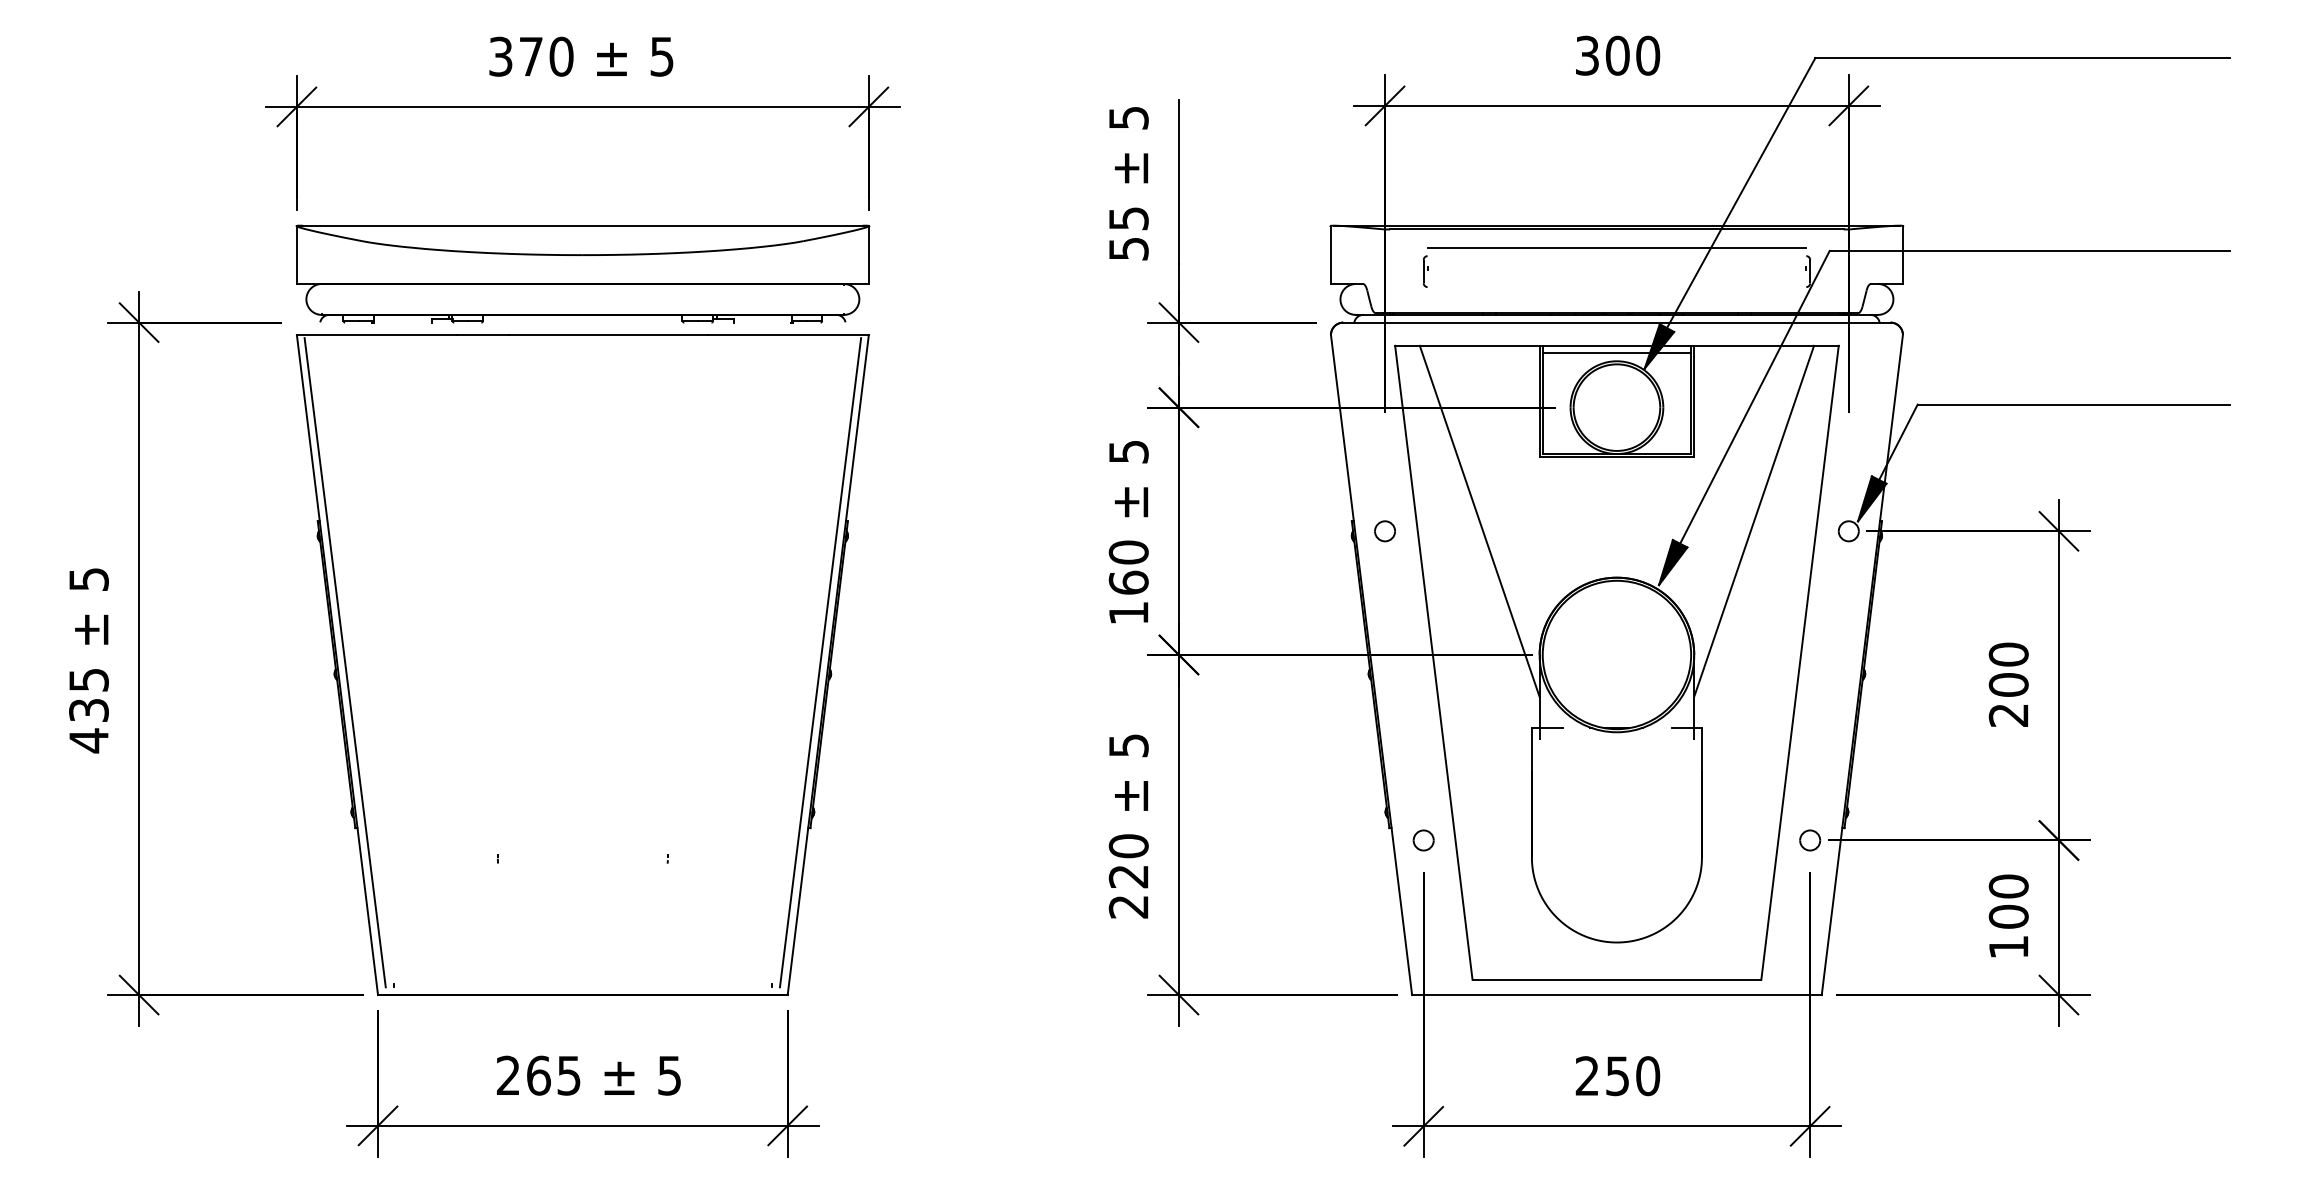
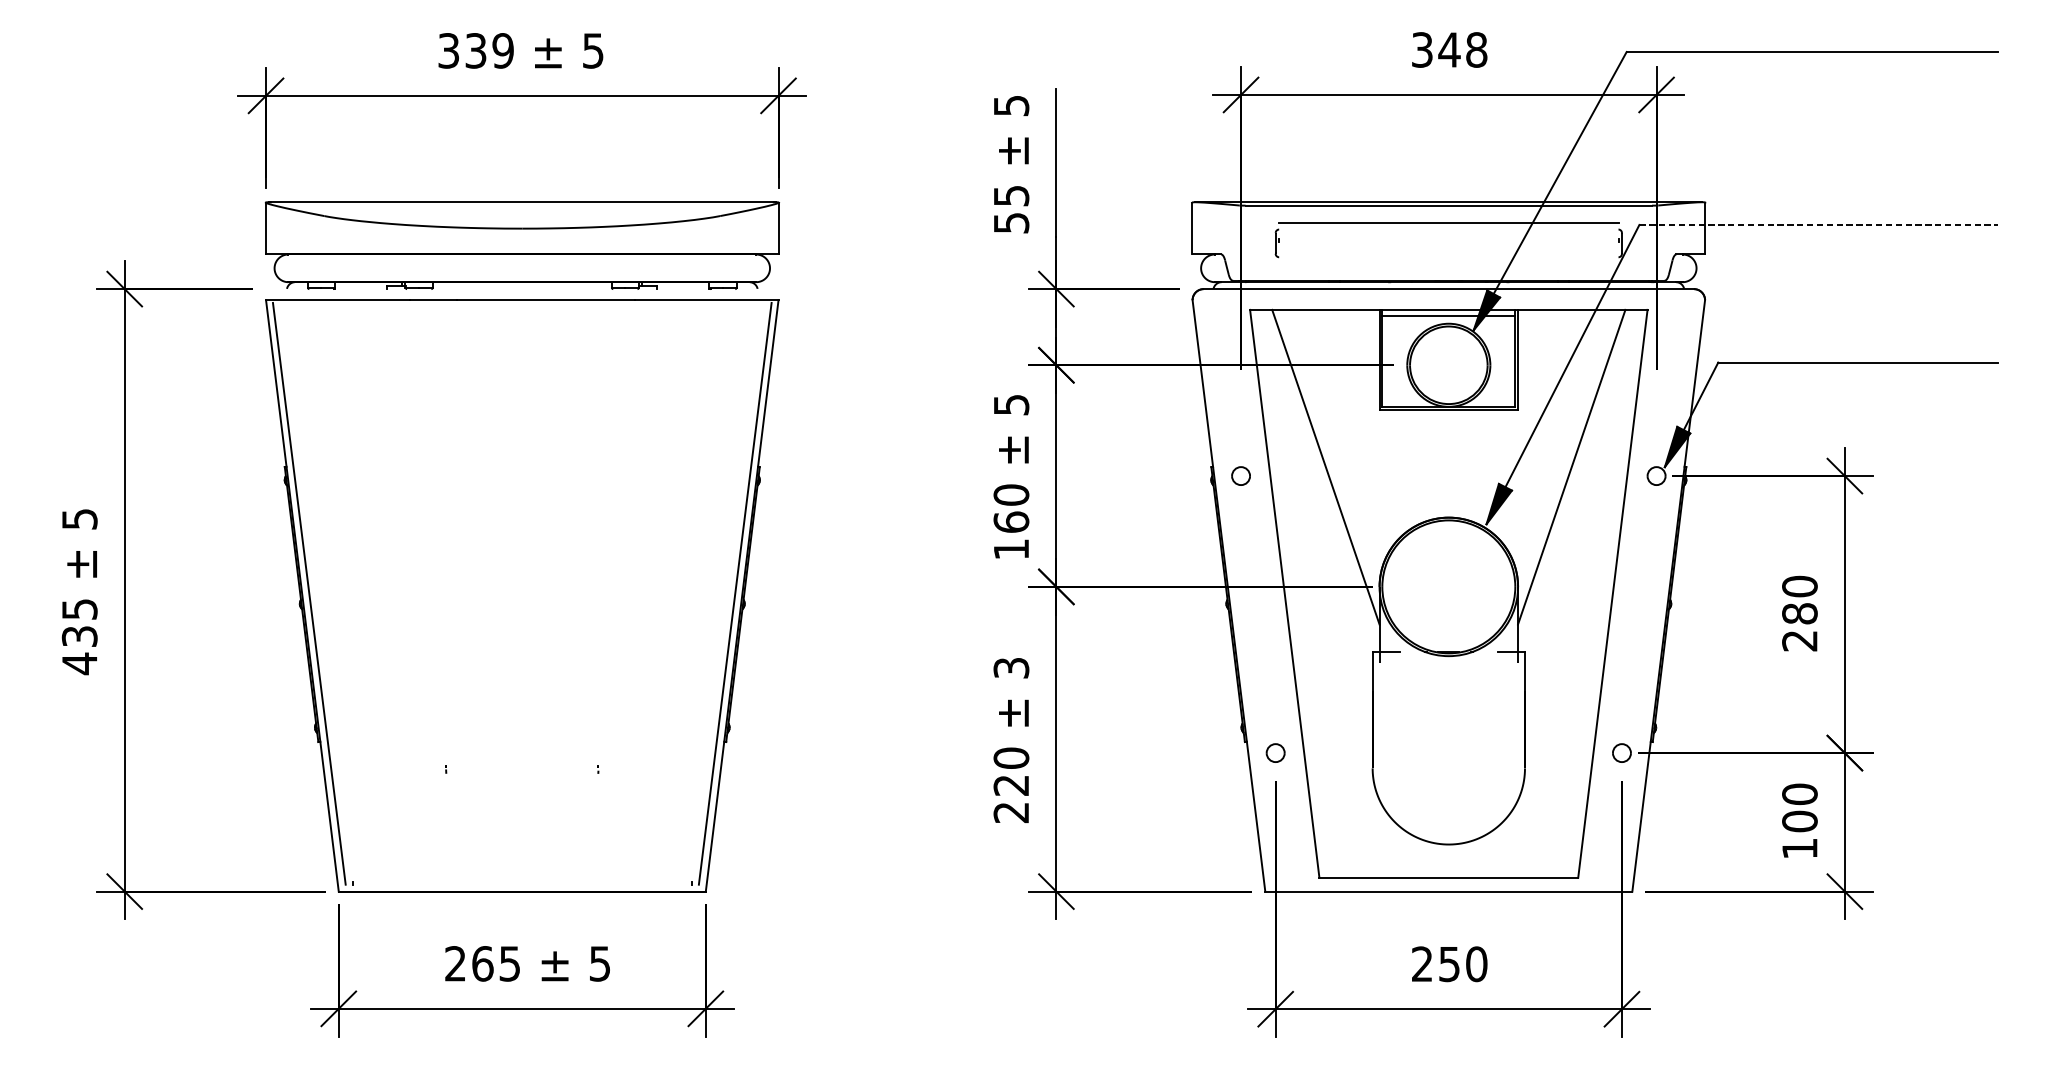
text: (1632, 55) -> (1462, 49), 300 -> 348
text: (546, 56) -> (489, 50), 370 -> 339
line: (2030, 251) -> (1819, 225), solid -> dashed
text: (2008, 684) -> (1799, 613), 200 -> 280
text: (1128, 745) -> (1011, 668), 5 -> 3

